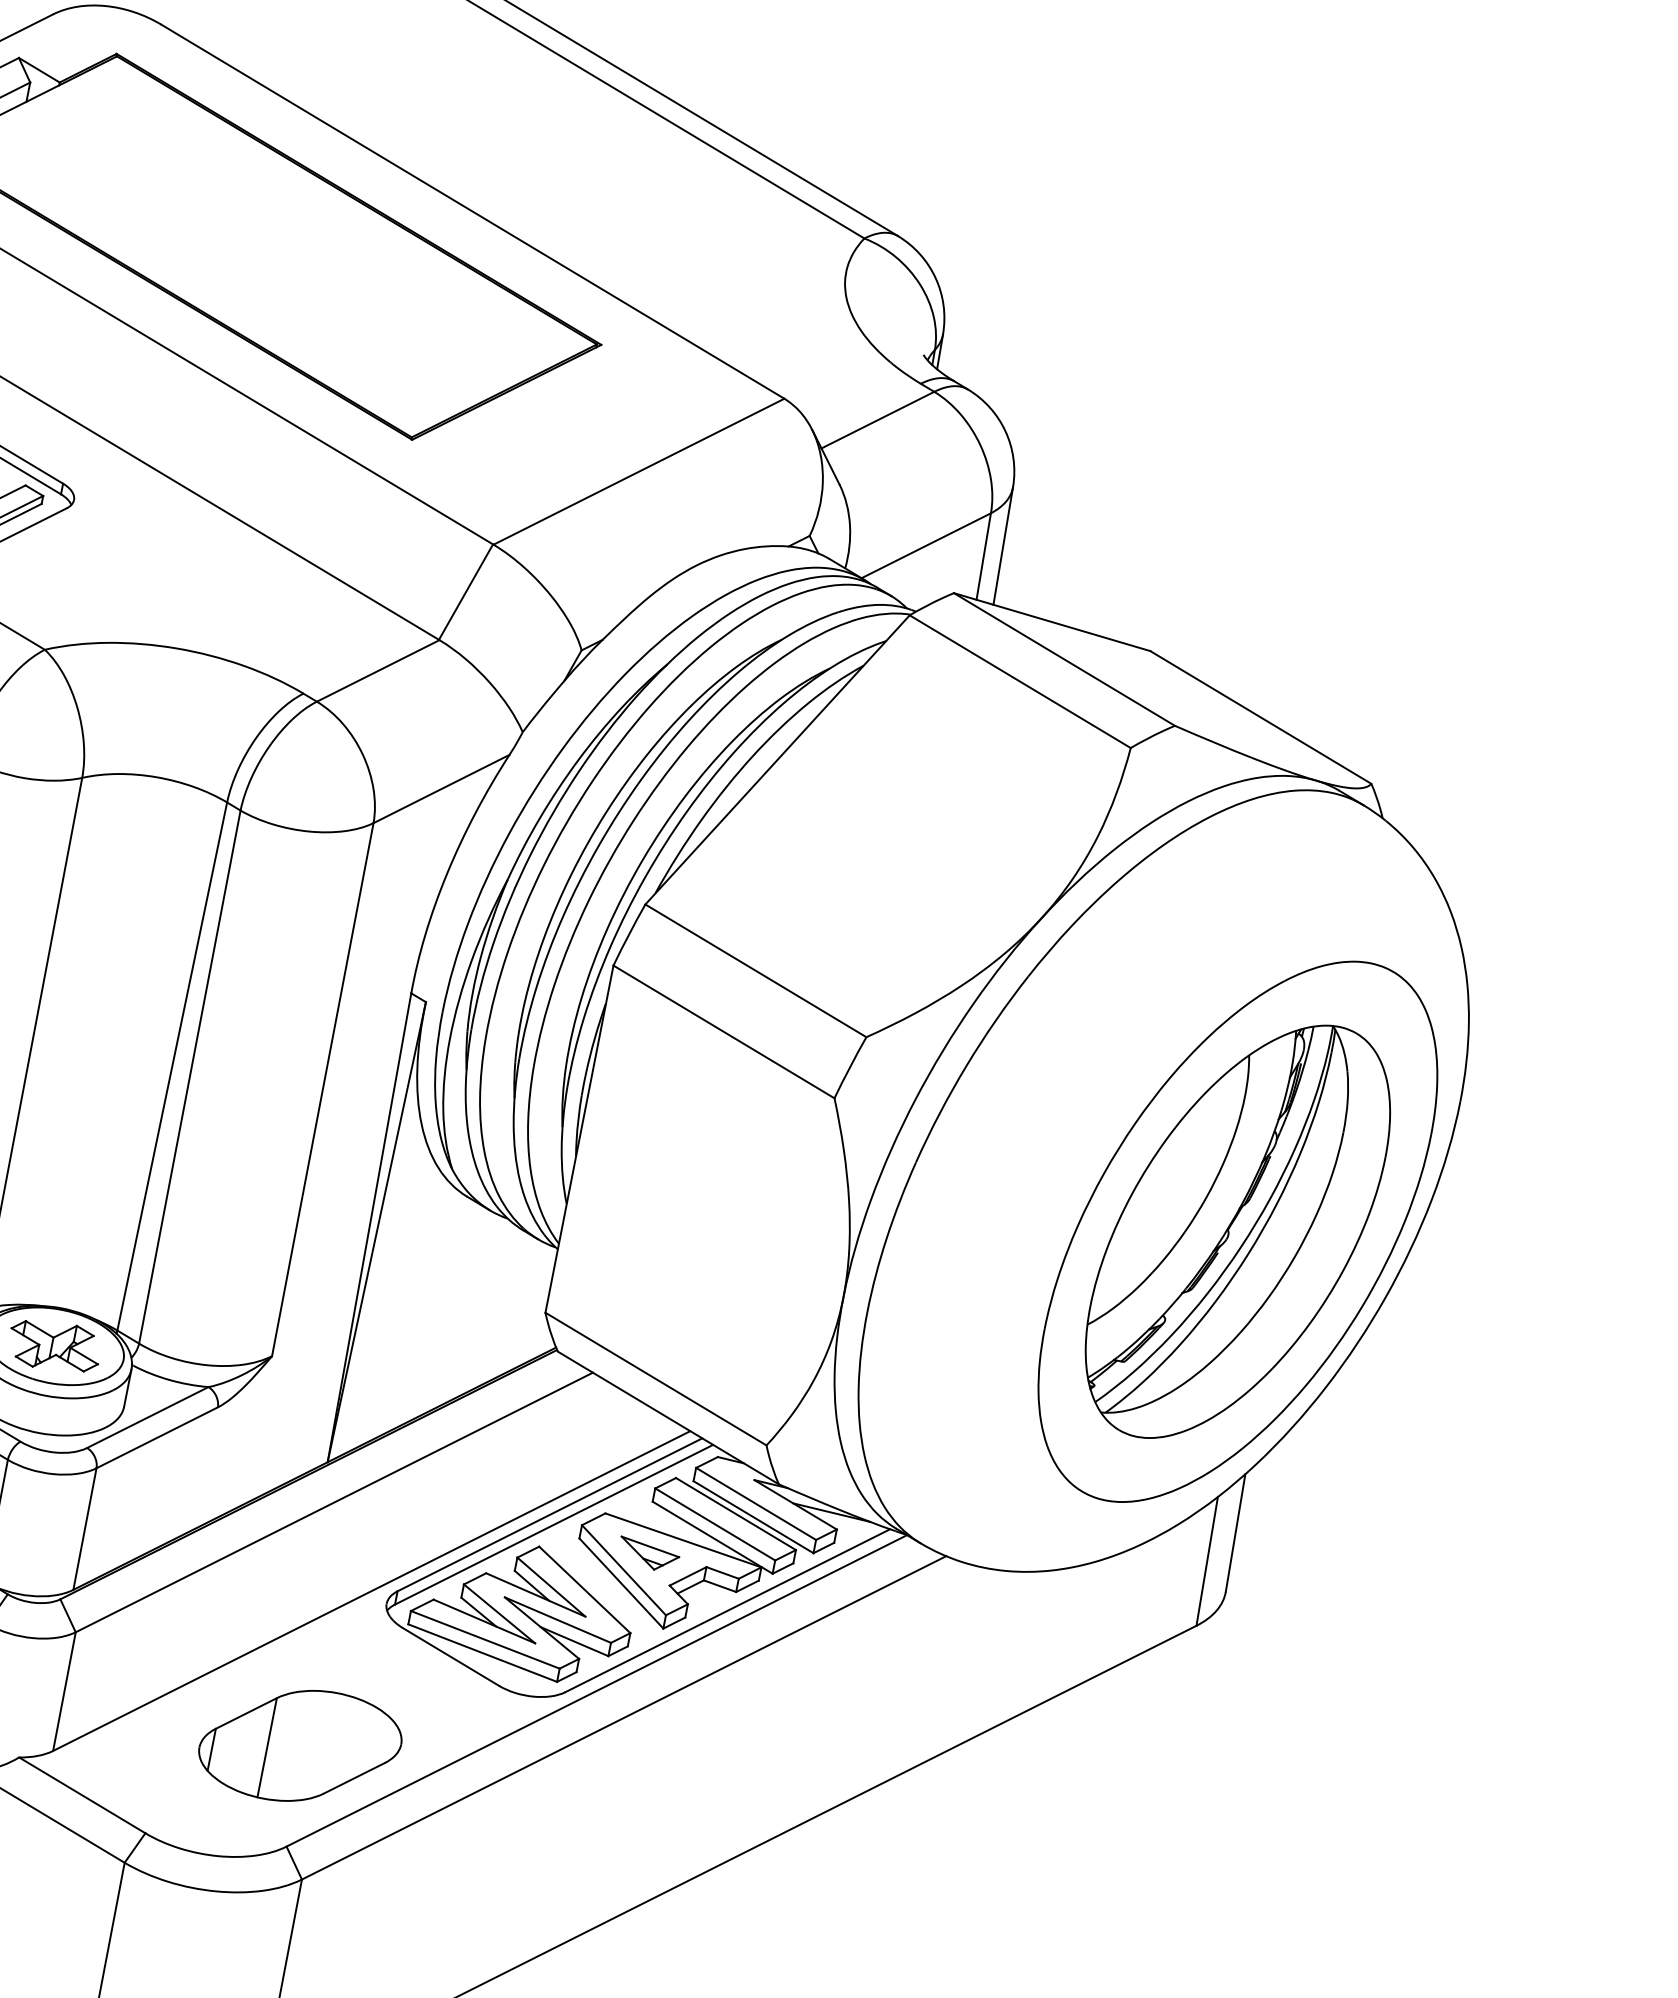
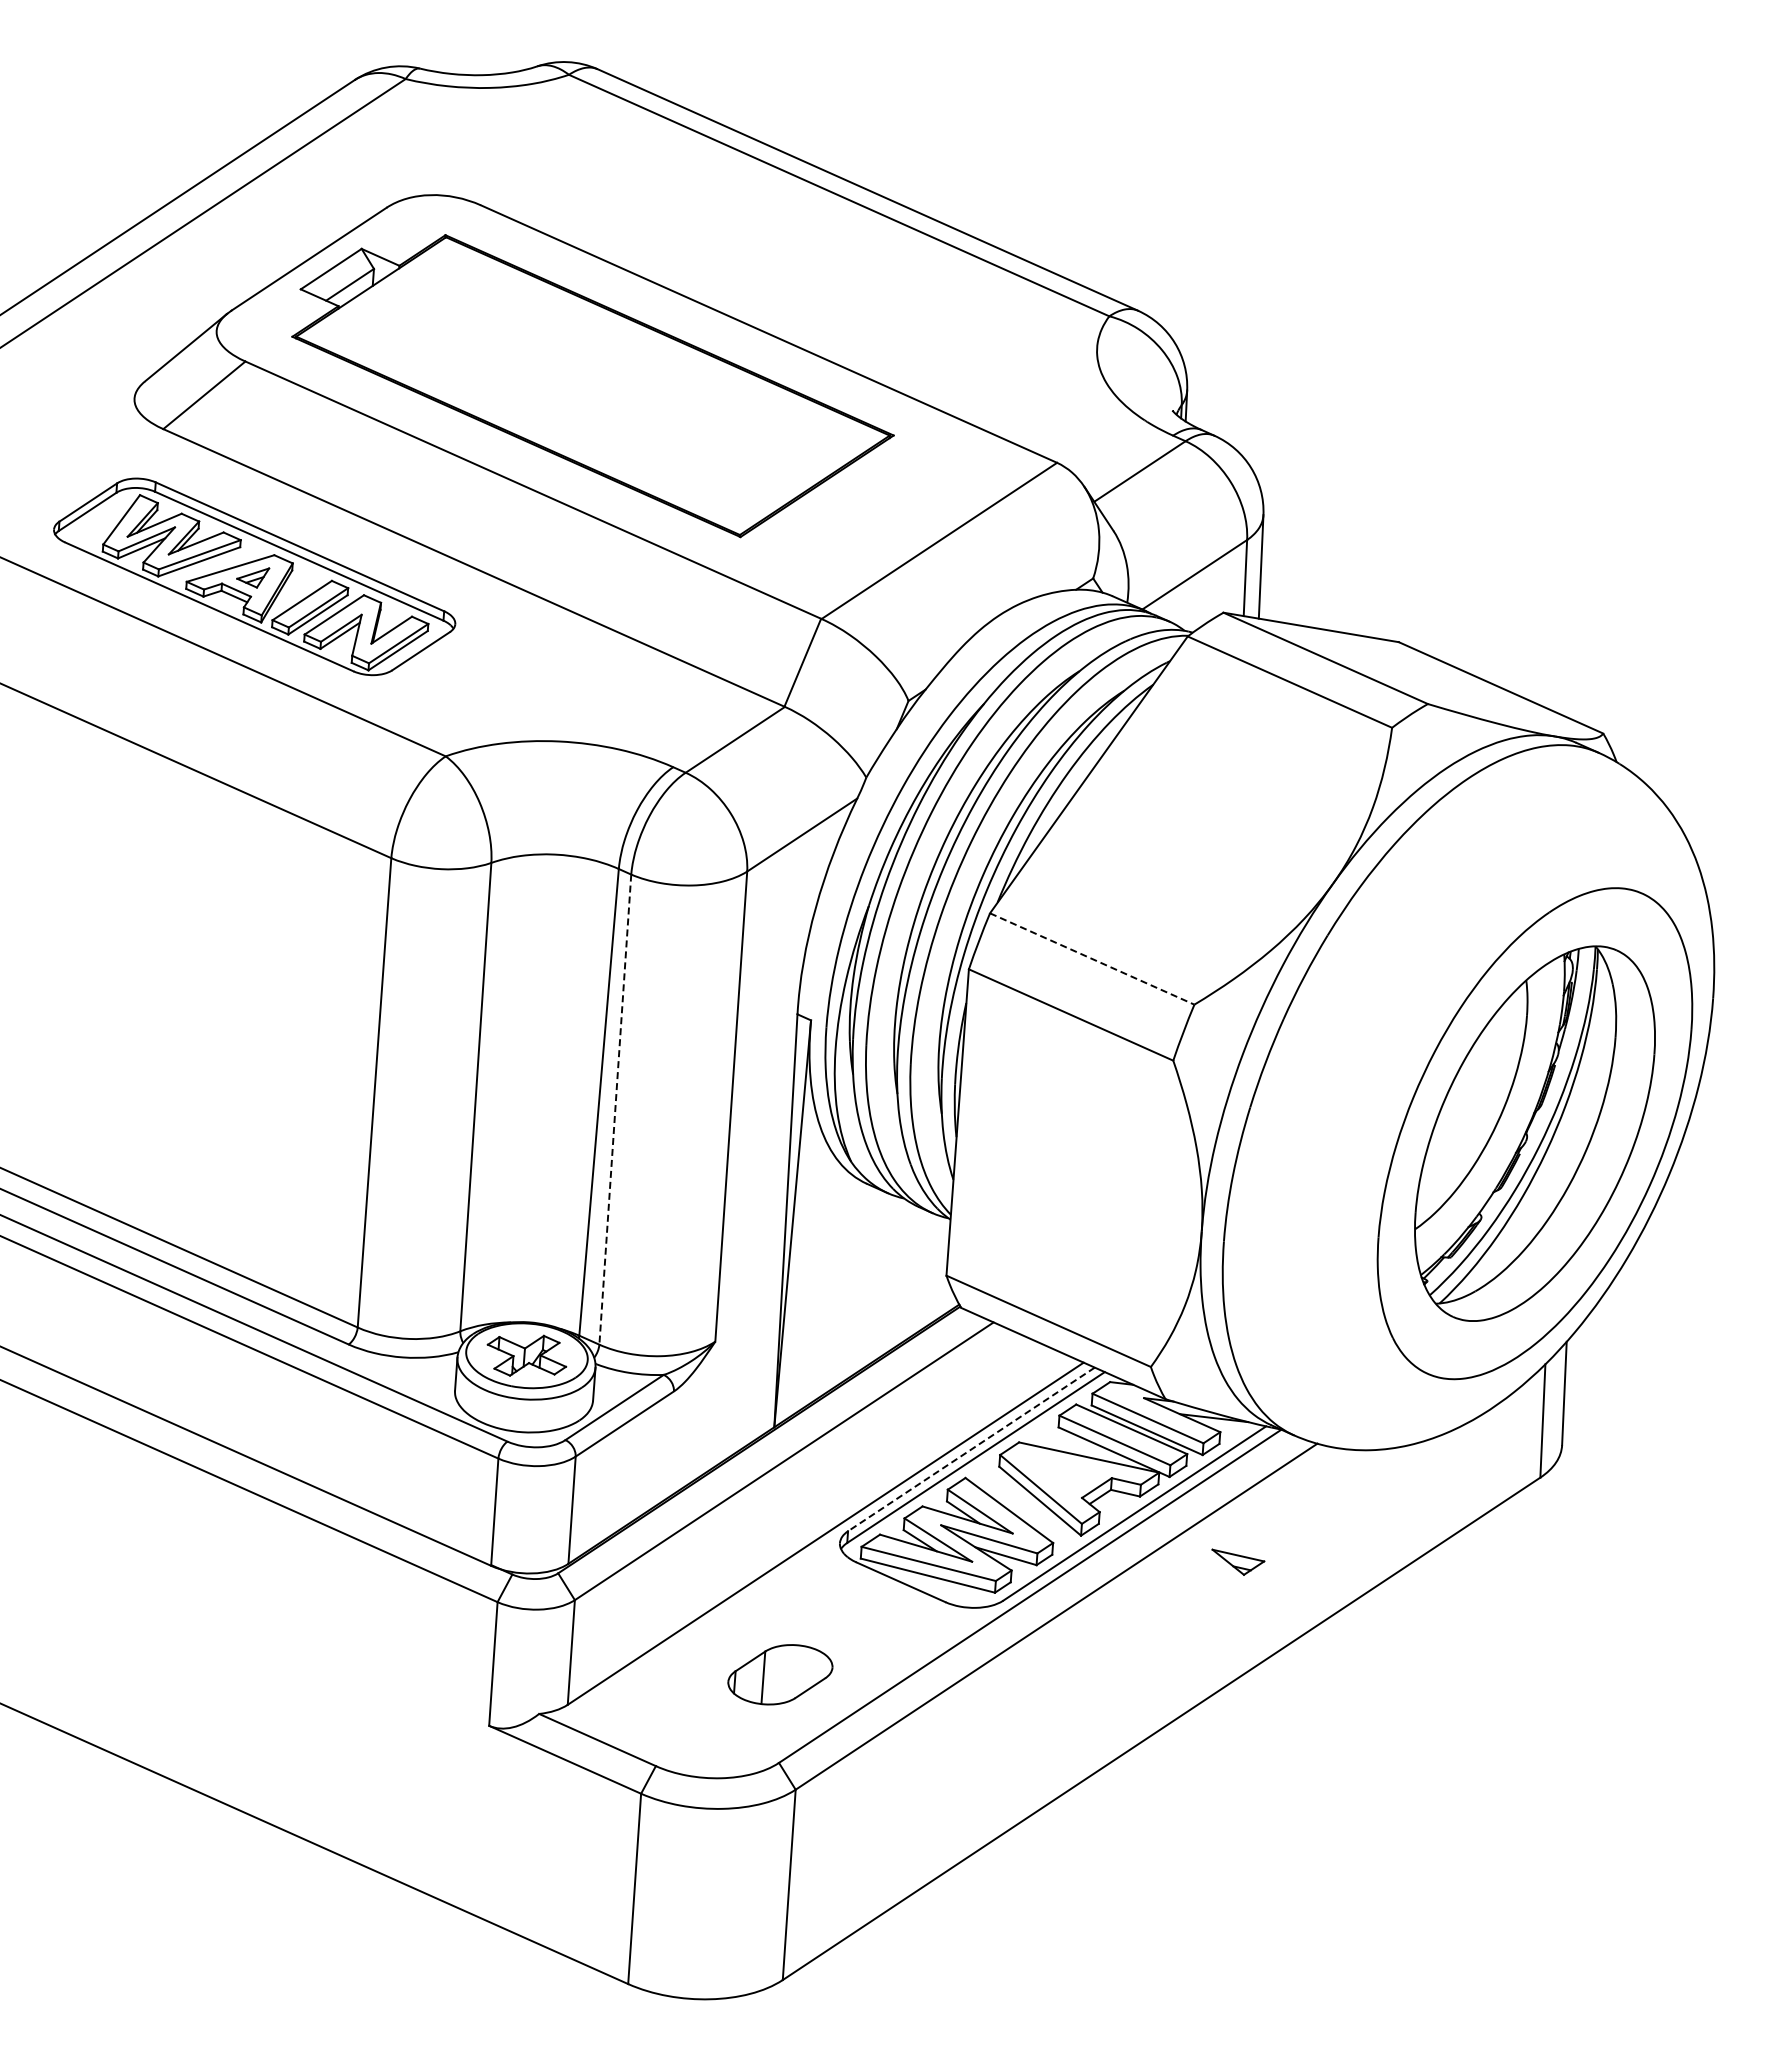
line: (756, 970) -> (1092, 958), solid -> dashed
line: (190, 1076) -> (615, 1109), solid -> dashed
line: (550, 1514) -> (971, 1449), solid -> dashed
part: (649, 1553) -> (1238, 1561), moved
part: (300, 1745) -> (780, 1674), size x0.6

